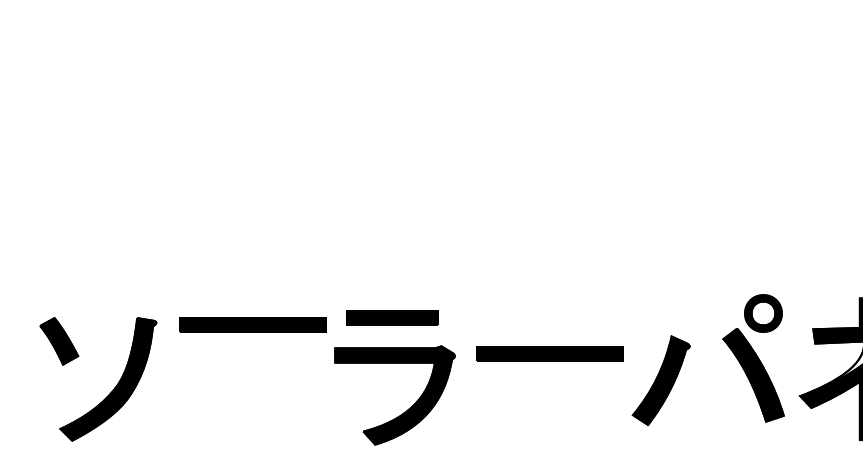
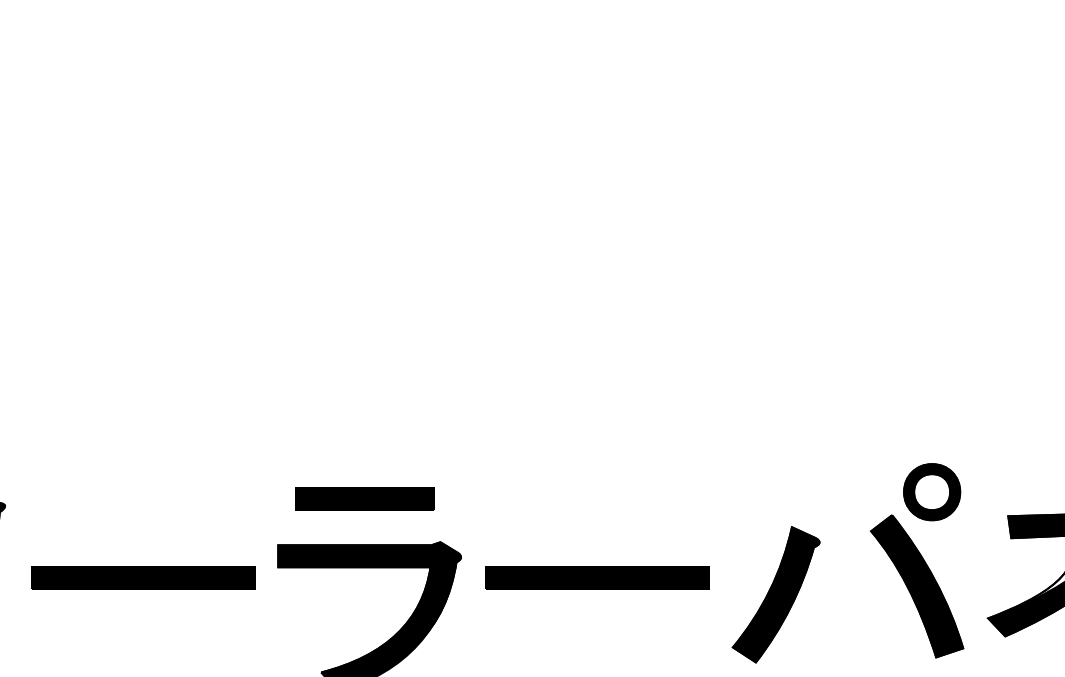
part: (252, 324) -> (142, 577), moved
part: (549, 353) -> (596, 577), moved

